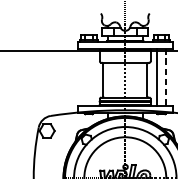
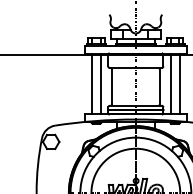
line: (84, 77) -> (91, 83), added
line: (93, 77) -> (101, 83), added
line: (165, 77) -> (179, 83), dashed -> solid

